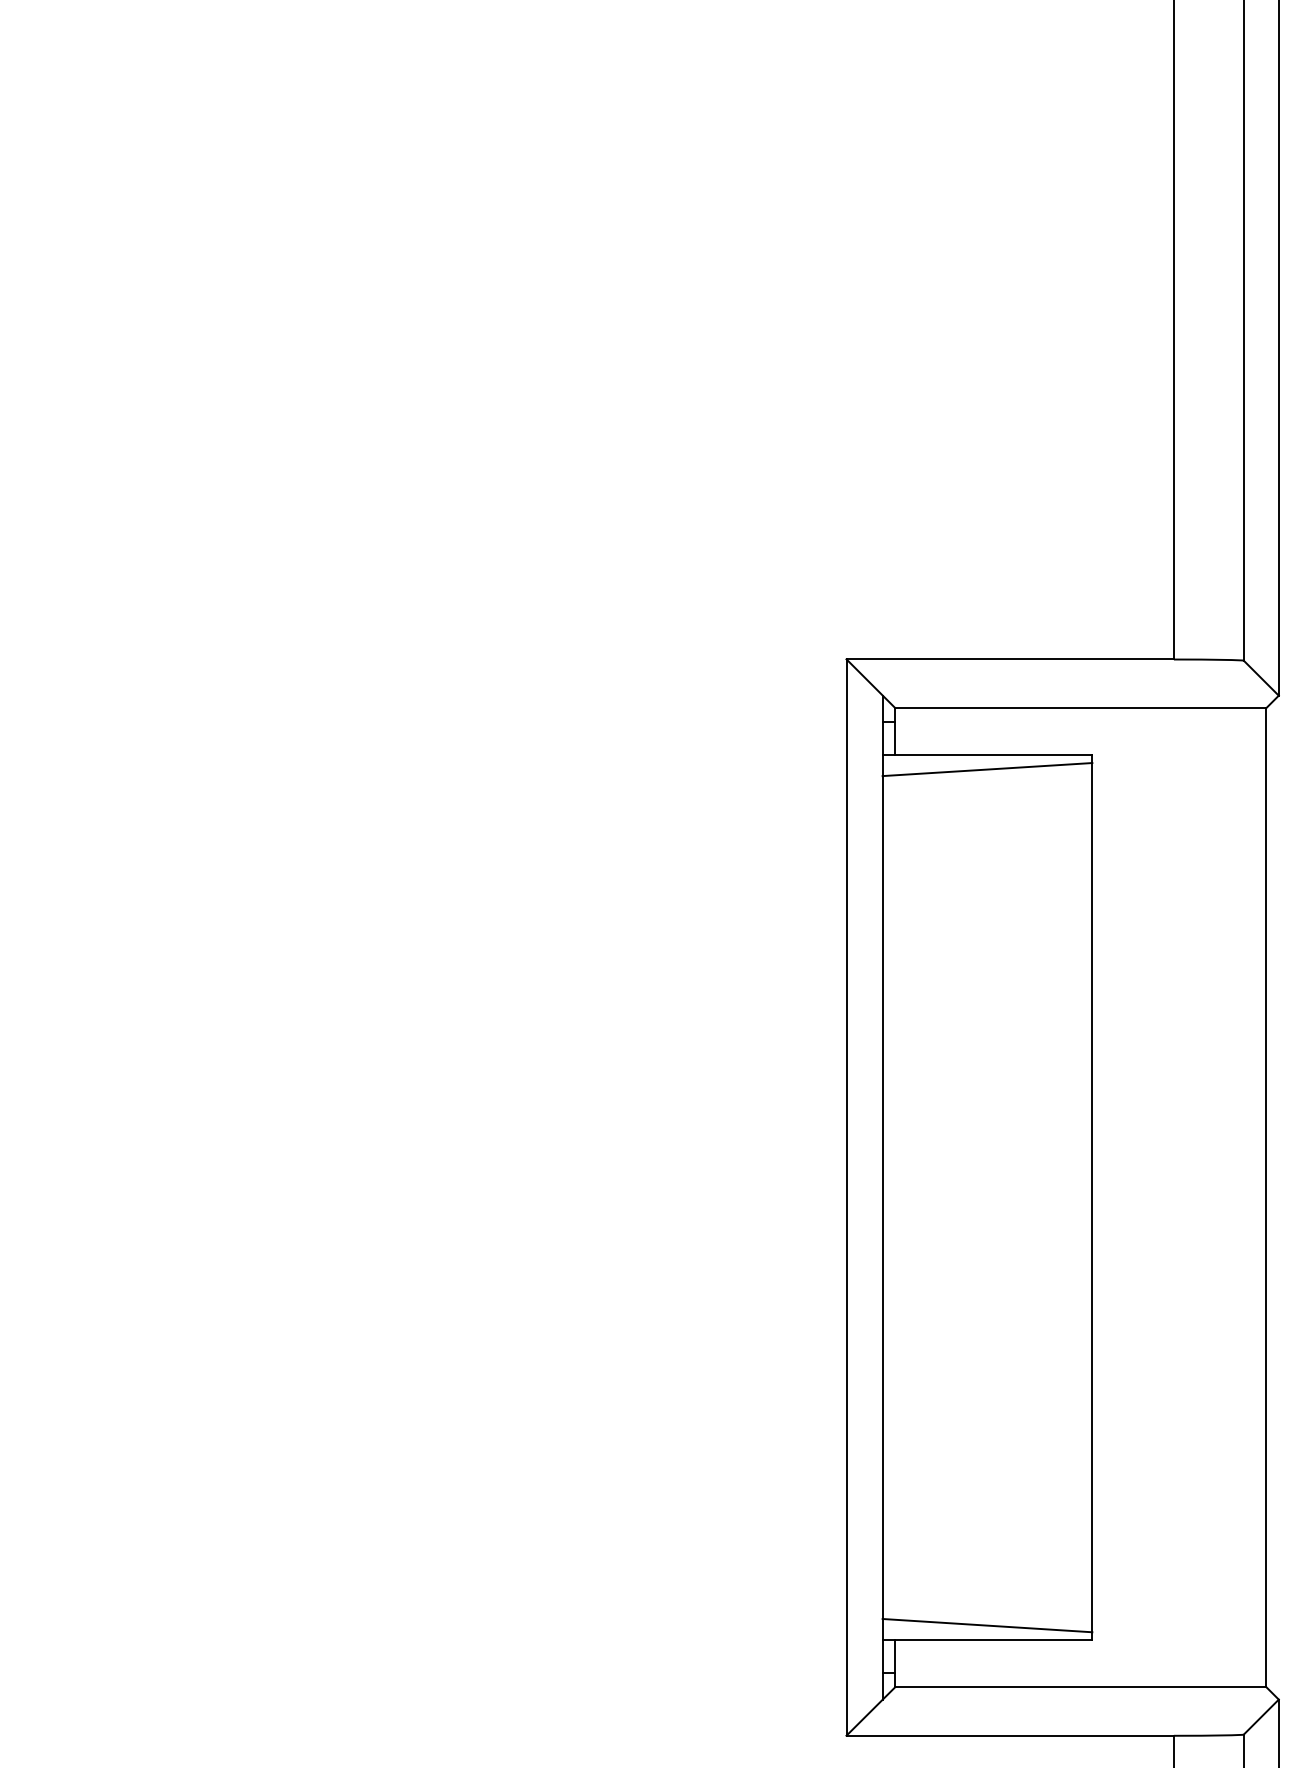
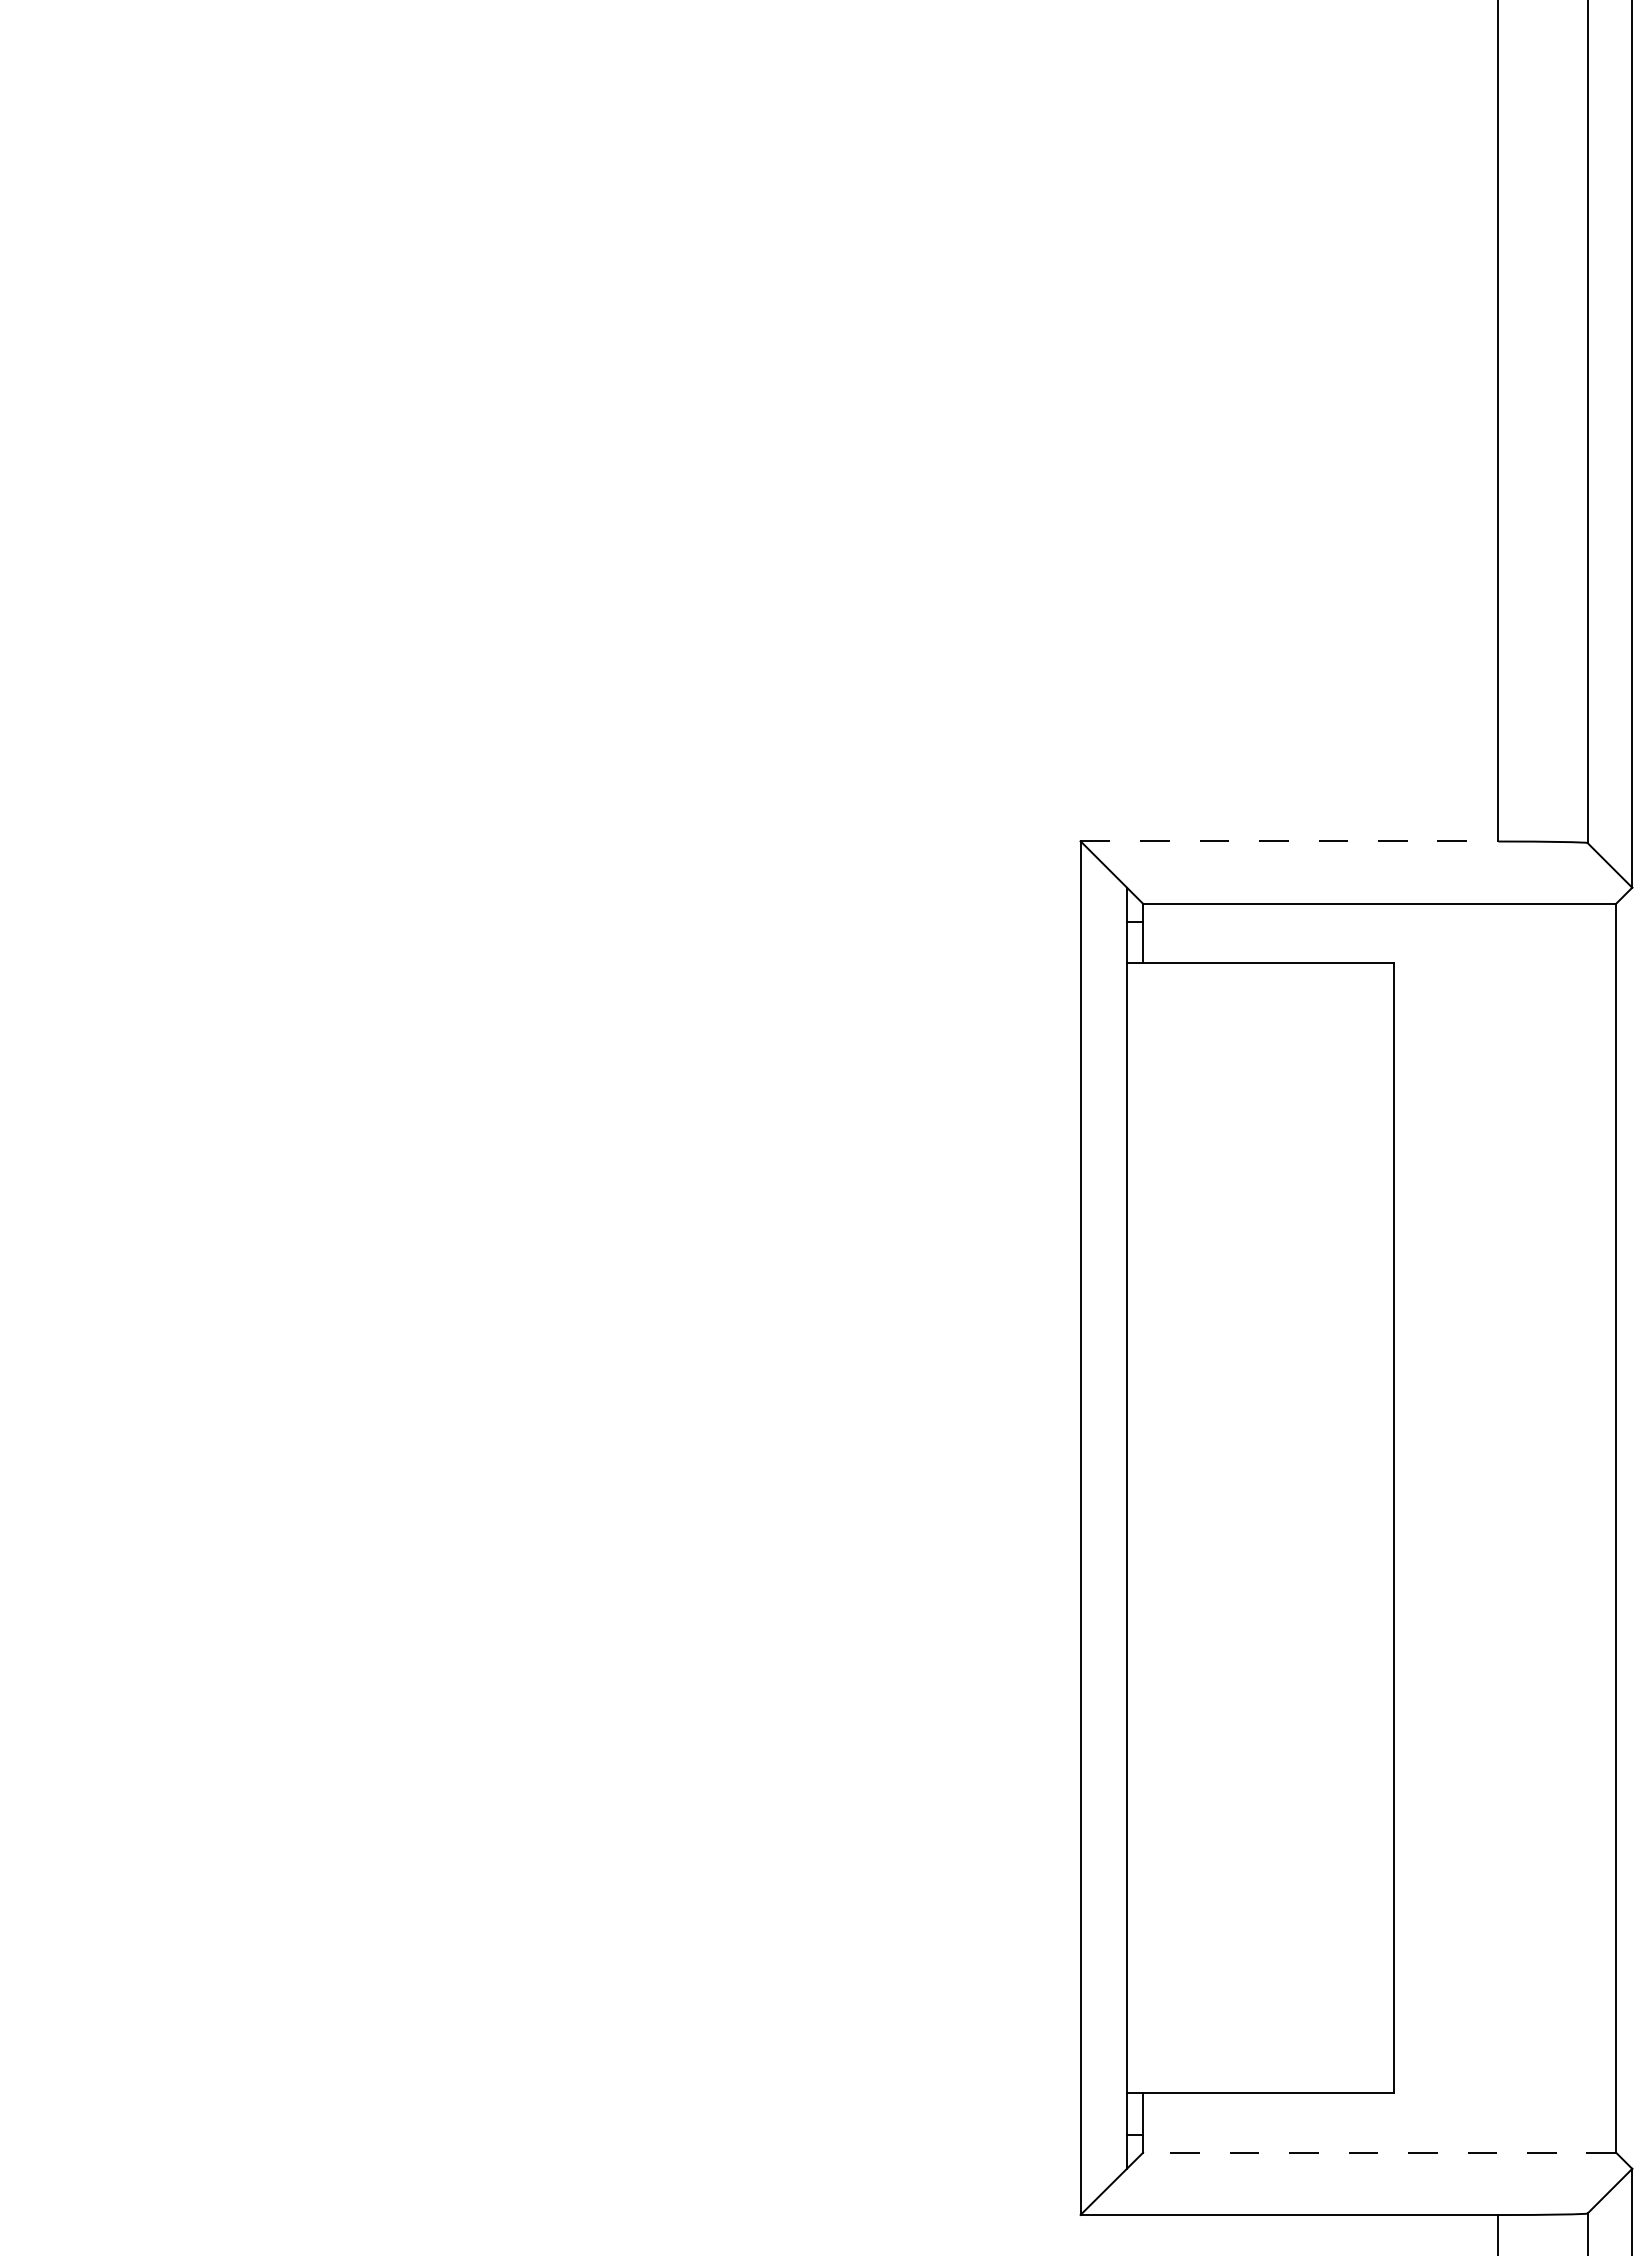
line: (1010, 659) -> (1289, 841), solid -> dashed
line: (987, 769) -> (1260, 981), removed
line: (987, 1624) -> (1260, 2073), removed
line: (1080, 1686) -> (1379, 2152), solid -> dashed

